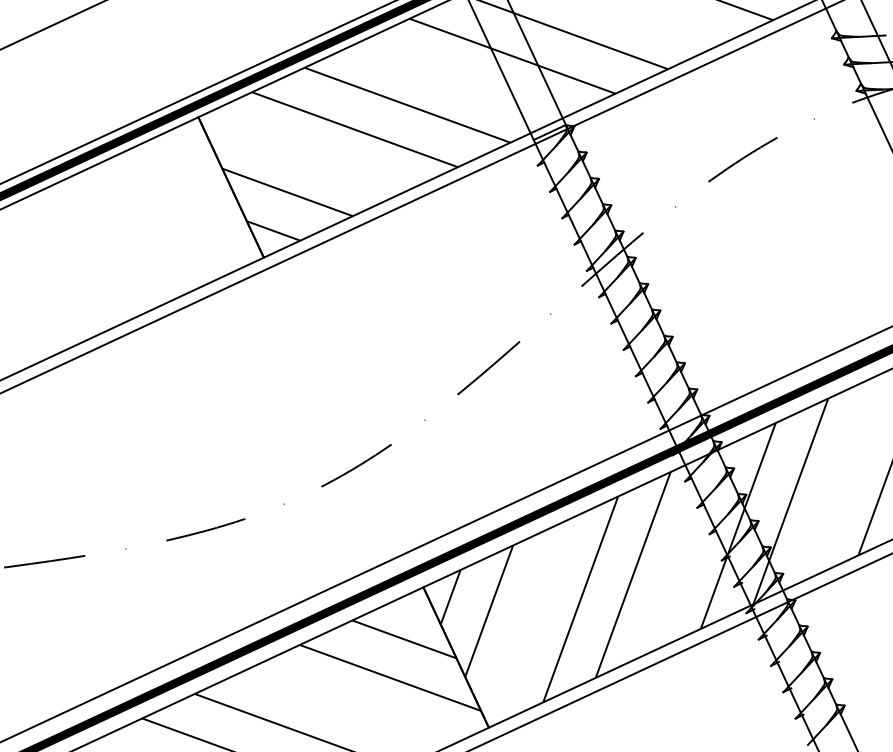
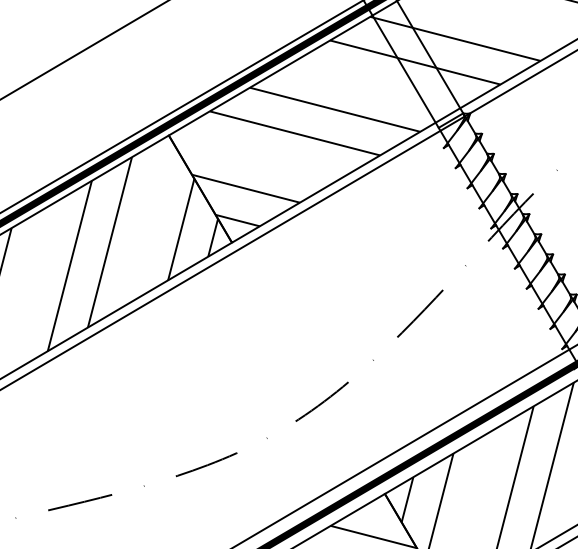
hatch: (135, 254) -> (129, 250), added

